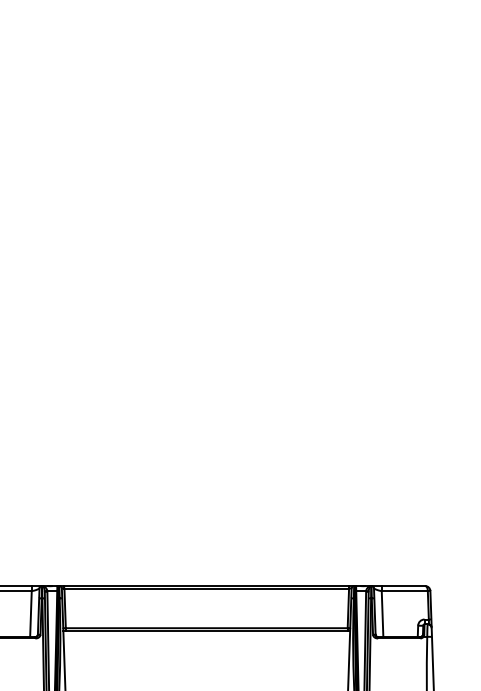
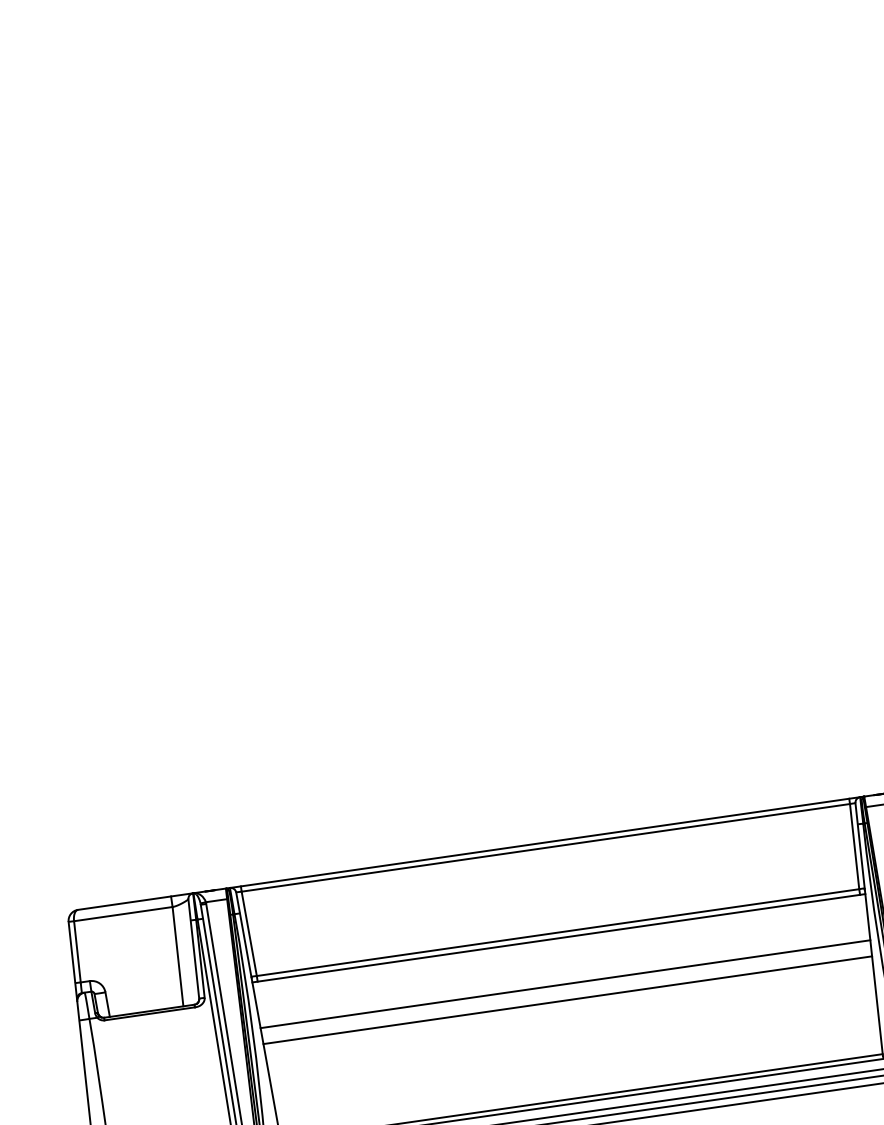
line: (206, 652) -> (564, 984), added
line: (206, 659) -> (567, 999), added

